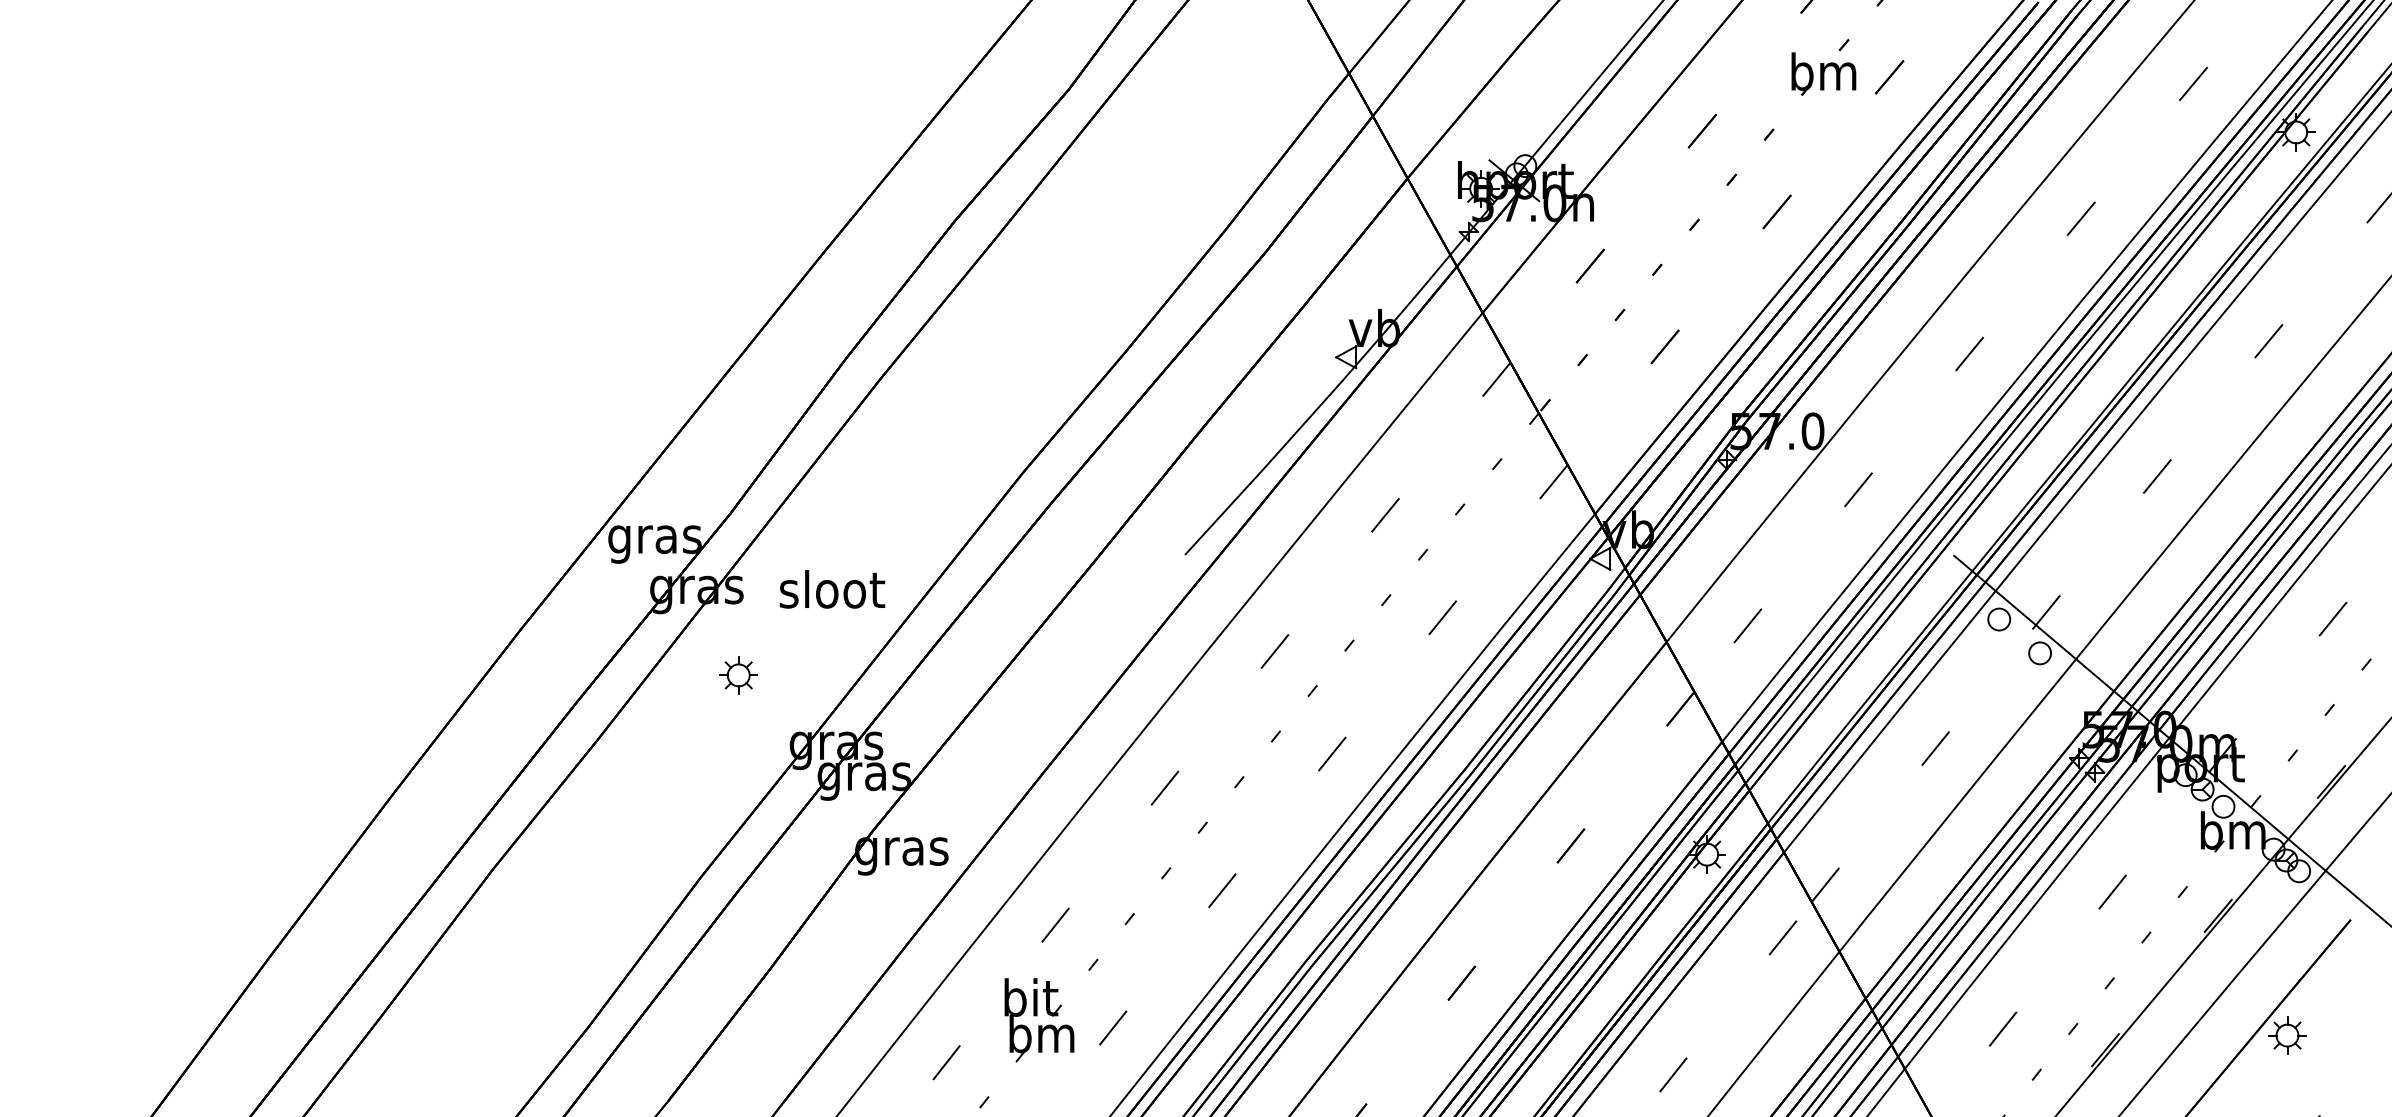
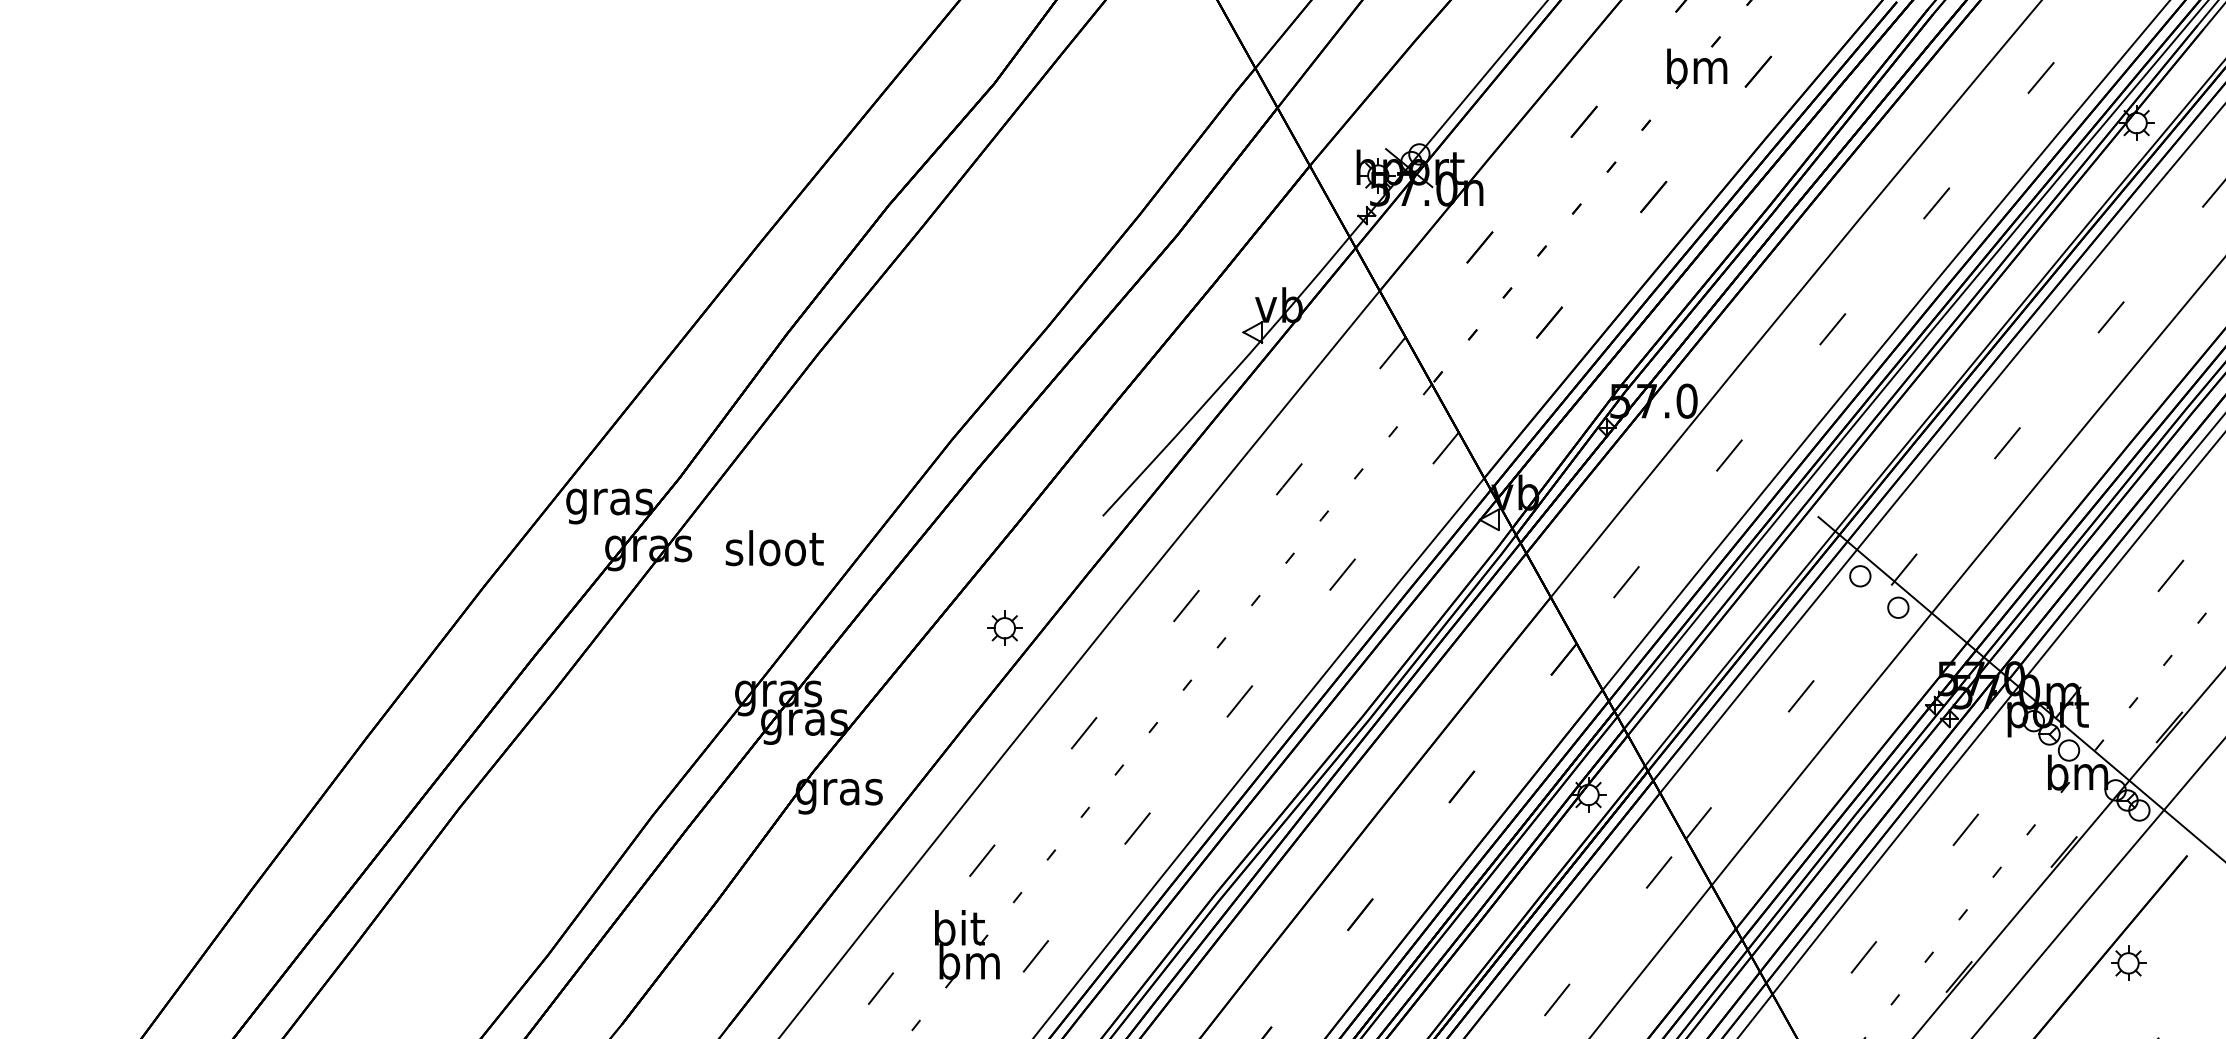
part: (738, 675) -> (1004, 628), moved

